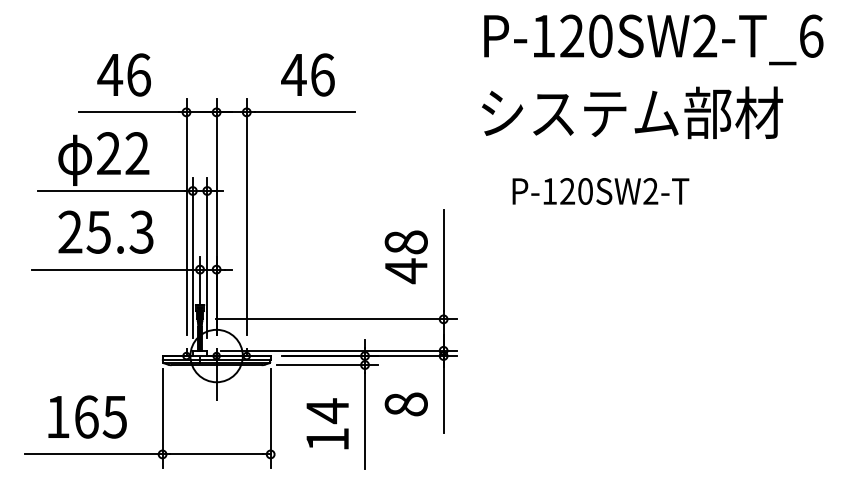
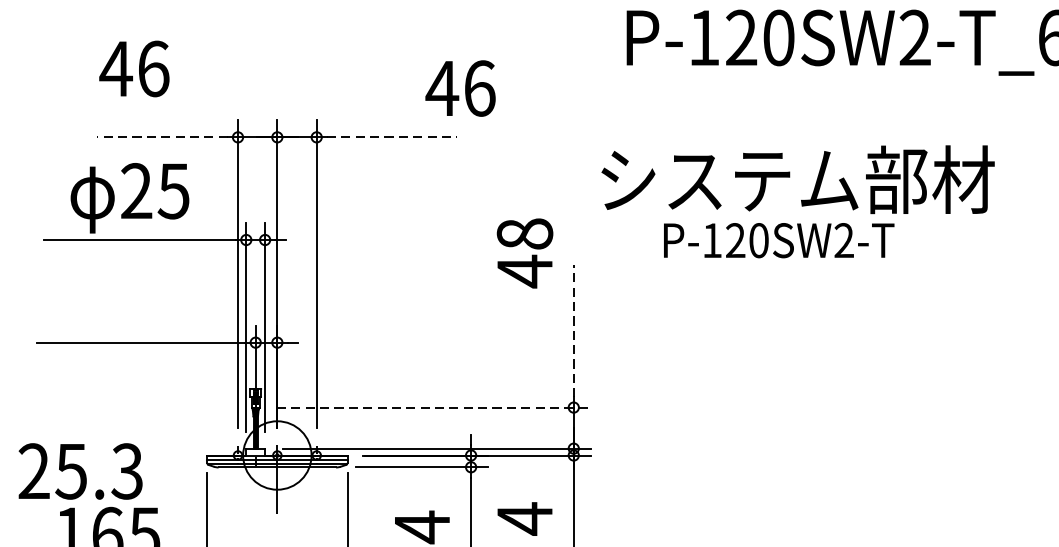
text: (123, 74) -> (133, 68), moved
text: (307, 74) -> (459, 87), moved
line: (128, 112) -> (162, 137), solid -> dashed
line: (304, 112) -> (392, 137), solid -> dashed
text: (632, 112) -> (798, 179), moved
text: (137, 153) -> (174, 191), 22 -> 25
text: (105, 231) -> (80, 470), moved
text: (405, 257) -> (523, 253), moved
line: (443, 260) -> (573, 330), solid -> dashed
line: (337, 319) -> (435, 407), solid -> dashed
text: (405, 404) -> (523, 518), 8 -> 4

